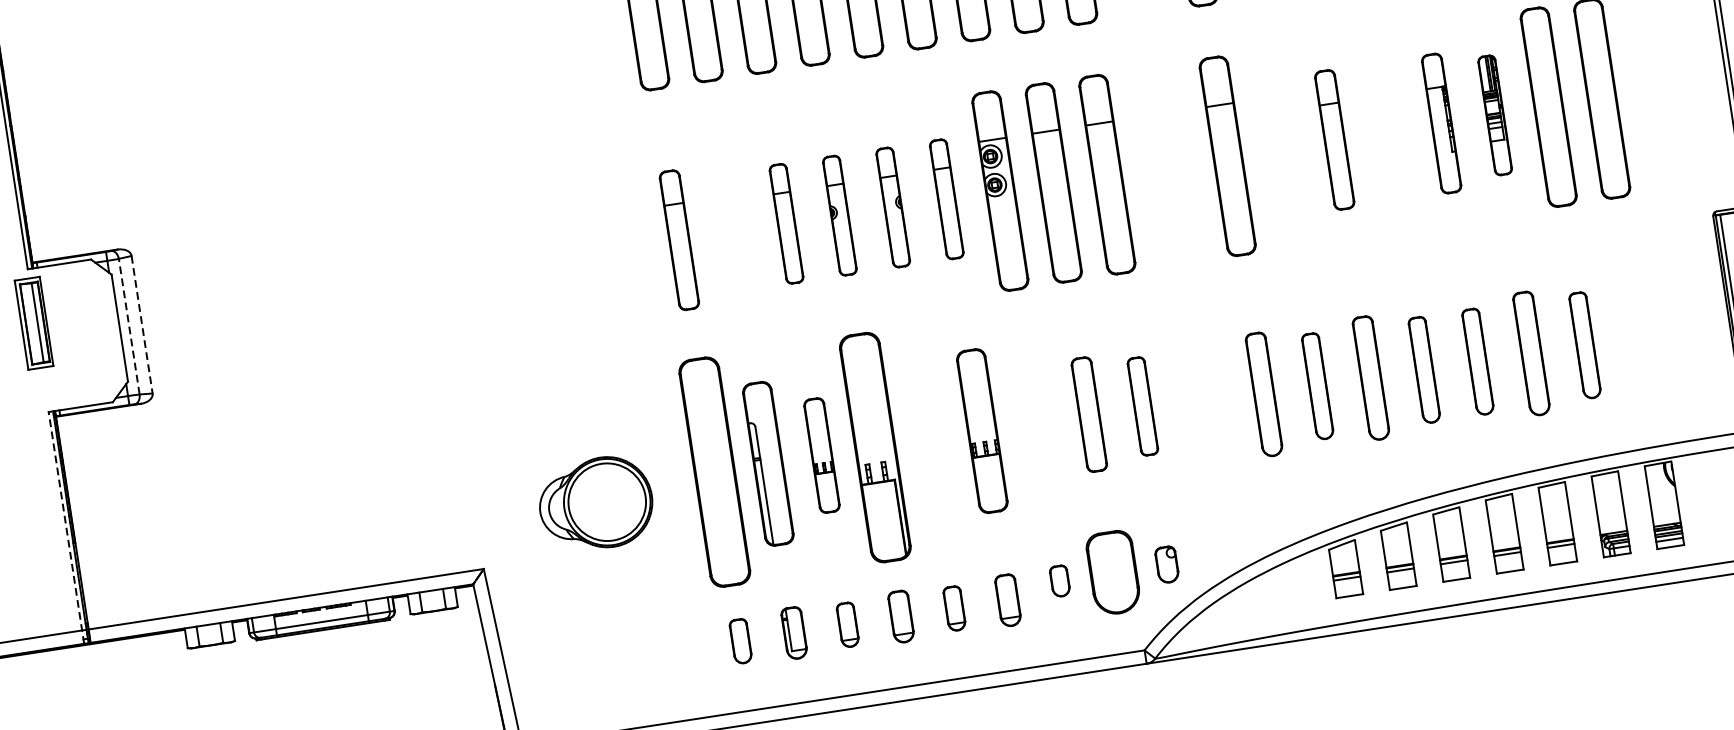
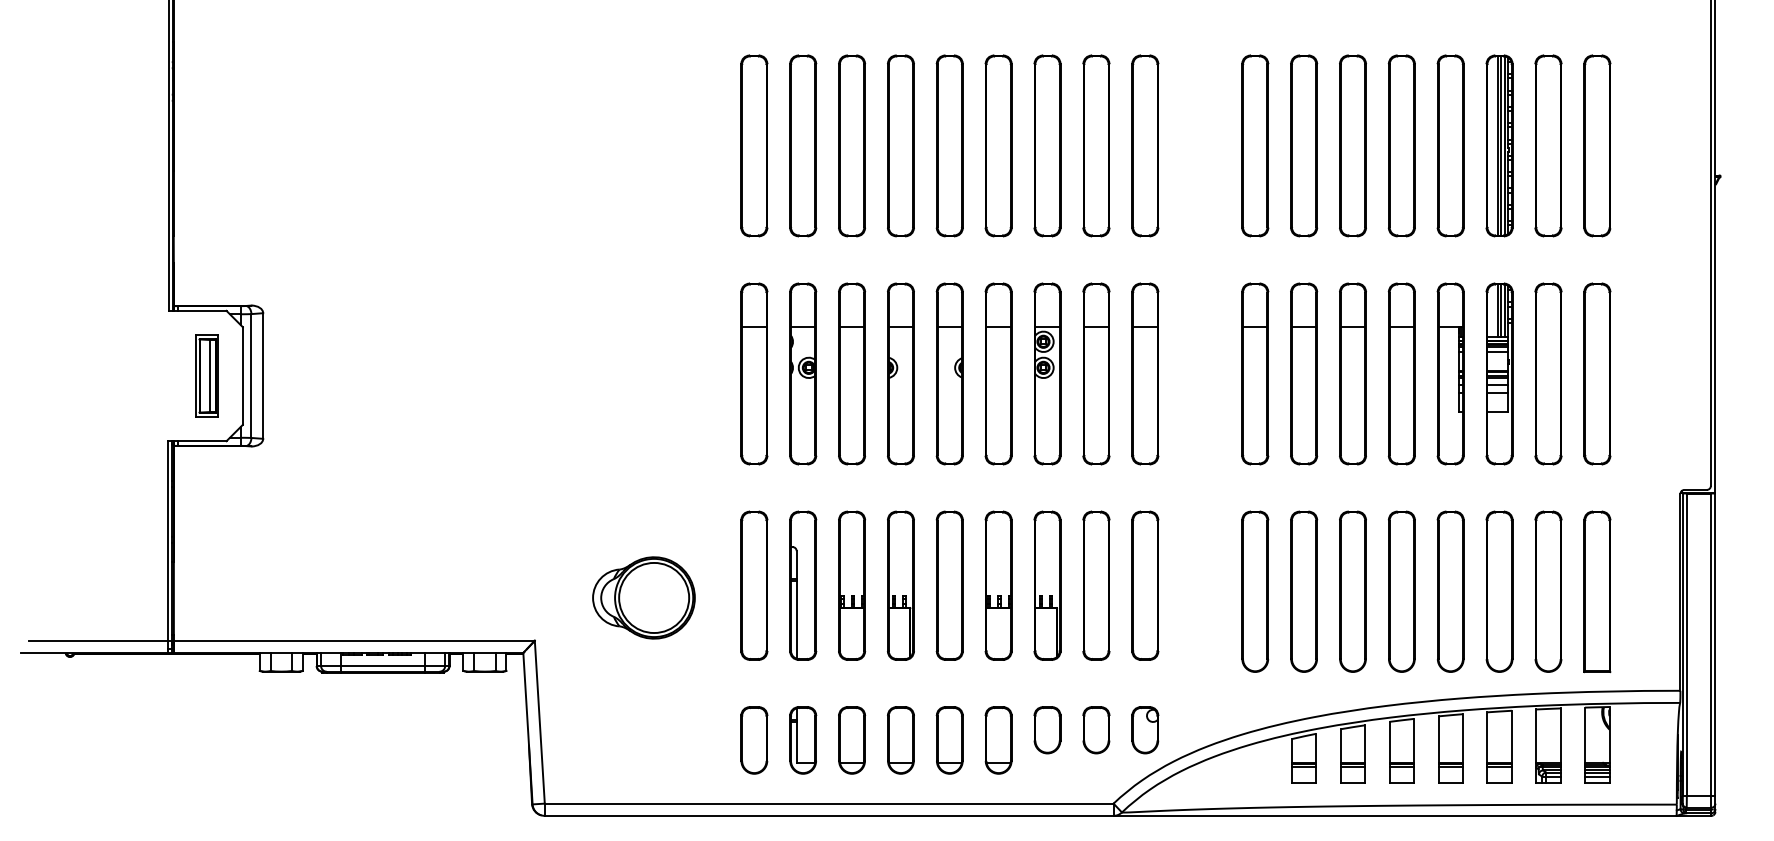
part: (1495, 114) -> (1499, 373), size x1.67
part: (1441, 123) -> (1450, 373), size x1.43
part: (1387, 131) -> (1401, 373), added
part: (1334, 139) -> (1352, 373), size x1.43
part: (1281, 147) -> (1304, 373), added
part: (946, 198) -> (998, 373), size x1.67
part: (892, 207) -> (949, 373), size x1.67
part: (839, 215) -> (900, 373), size x1.67
part: (786, 223) -> (852, 373), size x1.67
part: (733, 231) -> (803, 373), added
part: (679, 239) -> (754, 373), size x1.43
part: (33, 322) -> (206, 375), moved
line: (142, 325) -> (263, 376), dashed -> solid
line: (129, 327) -> (251, 376), dashed -> solid
part: (1638, 337) -> (1597, 591), added
part: (1585, 345) -> (1548, 591), size x1.67
part: (1531, 353) -> (1499, 591), size x1.43
part: (1477, 361) -> (1450, 591), size x1.67
part: (1424, 369) -> (1401, 591), size x1.67
part: (1370, 378) -> (1352, 591), size x1.43
part: (1318, 386) -> (1304, 591), size x1.67
part: (1264, 394) -> (1255, 591), size x1.43
part: (1143, 406) -> (1145, 585), size x1.67
part: (1089, 414) -> (1096, 585), size x1.43
part: (1035, 422) -> (1047, 585), added
part: (928, 439) -> (949, 585), added
part: (874, 447) -> (900, 585), size x0.71
part: (822, 455) -> (852, 585), size x1.43
part: (715, 471) -> (754, 585), size x0.71
line: (66, 528) -> (167, 547), dashed -> solid
part: (1167, 564) -> (1145, 730), size x1.43
part: (1113, 573) -> (1096, 730), size x0.62
part: (1060, 581) -> (1047, 730), size x1.67
part: (1008, 600) -> (998, 740), size x1.43
part: (954, 608) -> (949, 740), size x1.67
part: (900, 616) -> (900, 740), size x1.43
part: (848, 624) -> (852, 740), size x1.67
part: (794, 633) -> (803, 740), size x1.43
part: (740, 641) -> (754, 740), size x1.67

